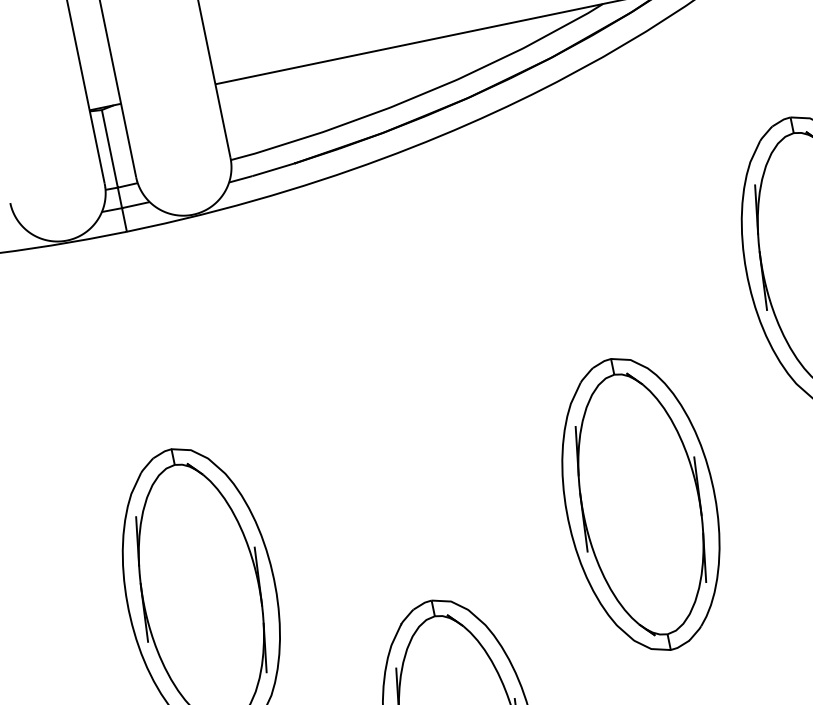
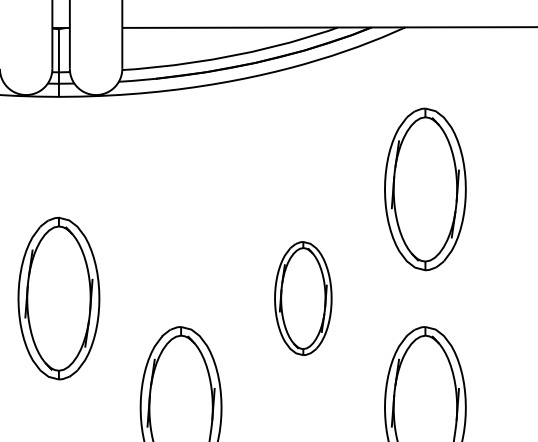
part: (641, 504) -> (303, 298), size x0.7

